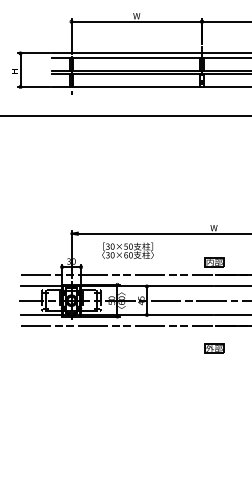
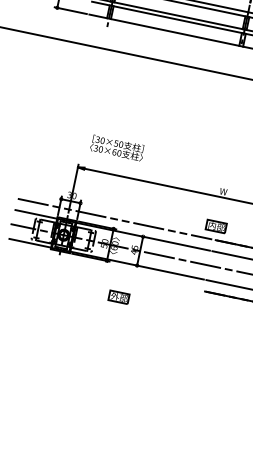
text: (127, 250) -> (116, 147), moved
line: (116, 326) -> (103, 270), removed
part: (214, 348) -> (119, 297), moved

